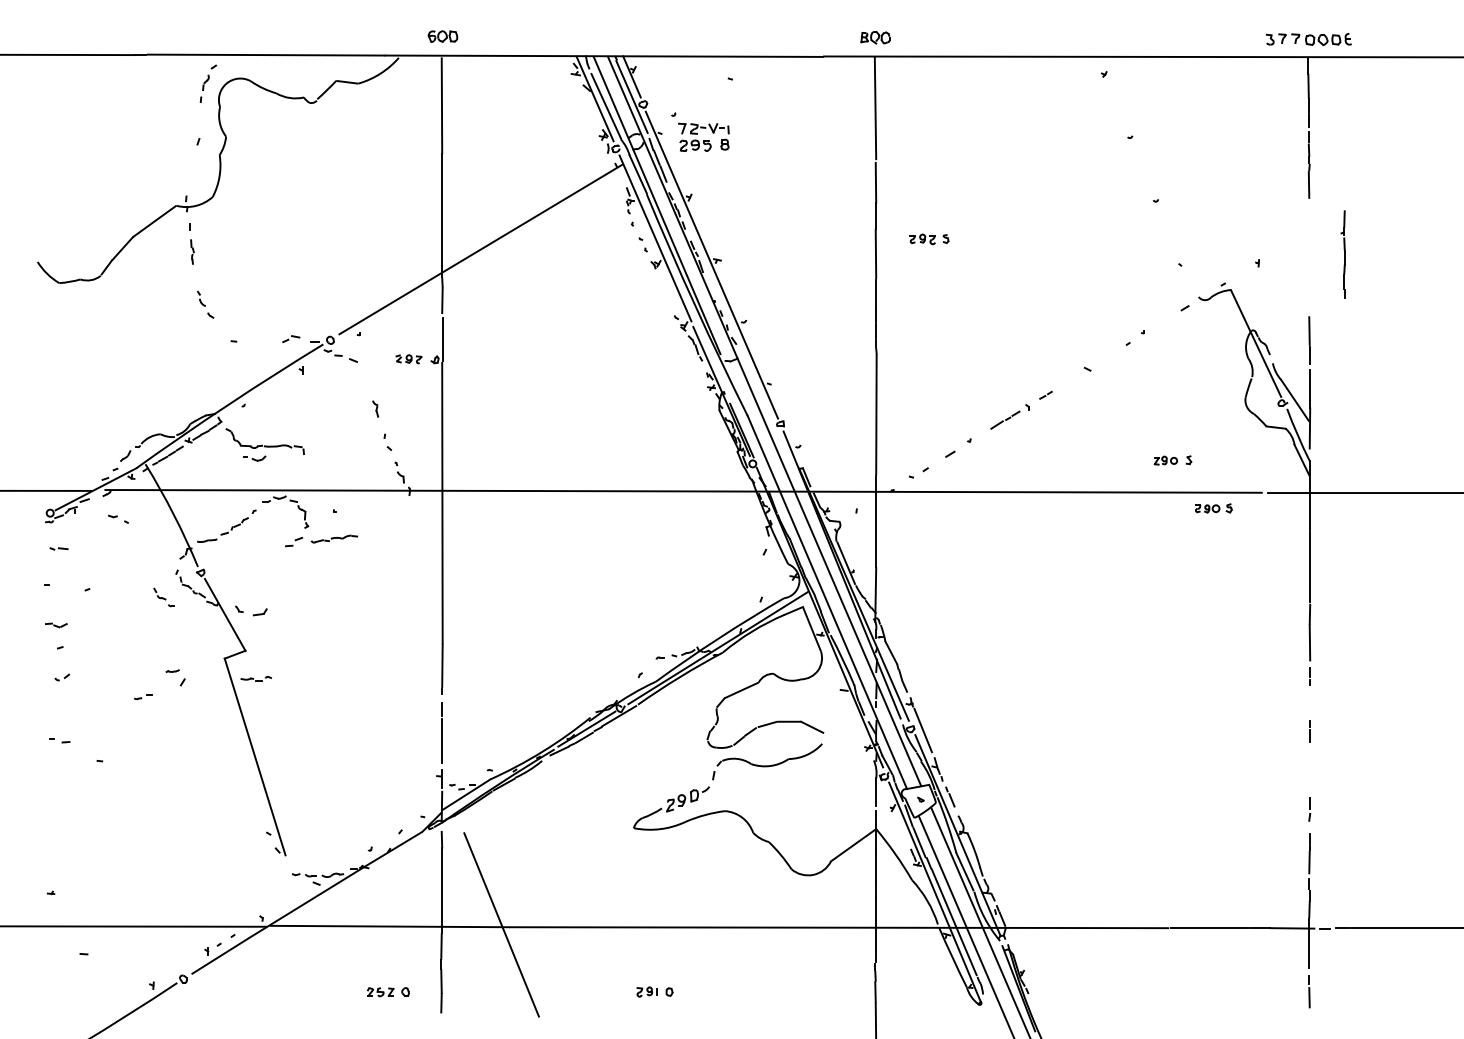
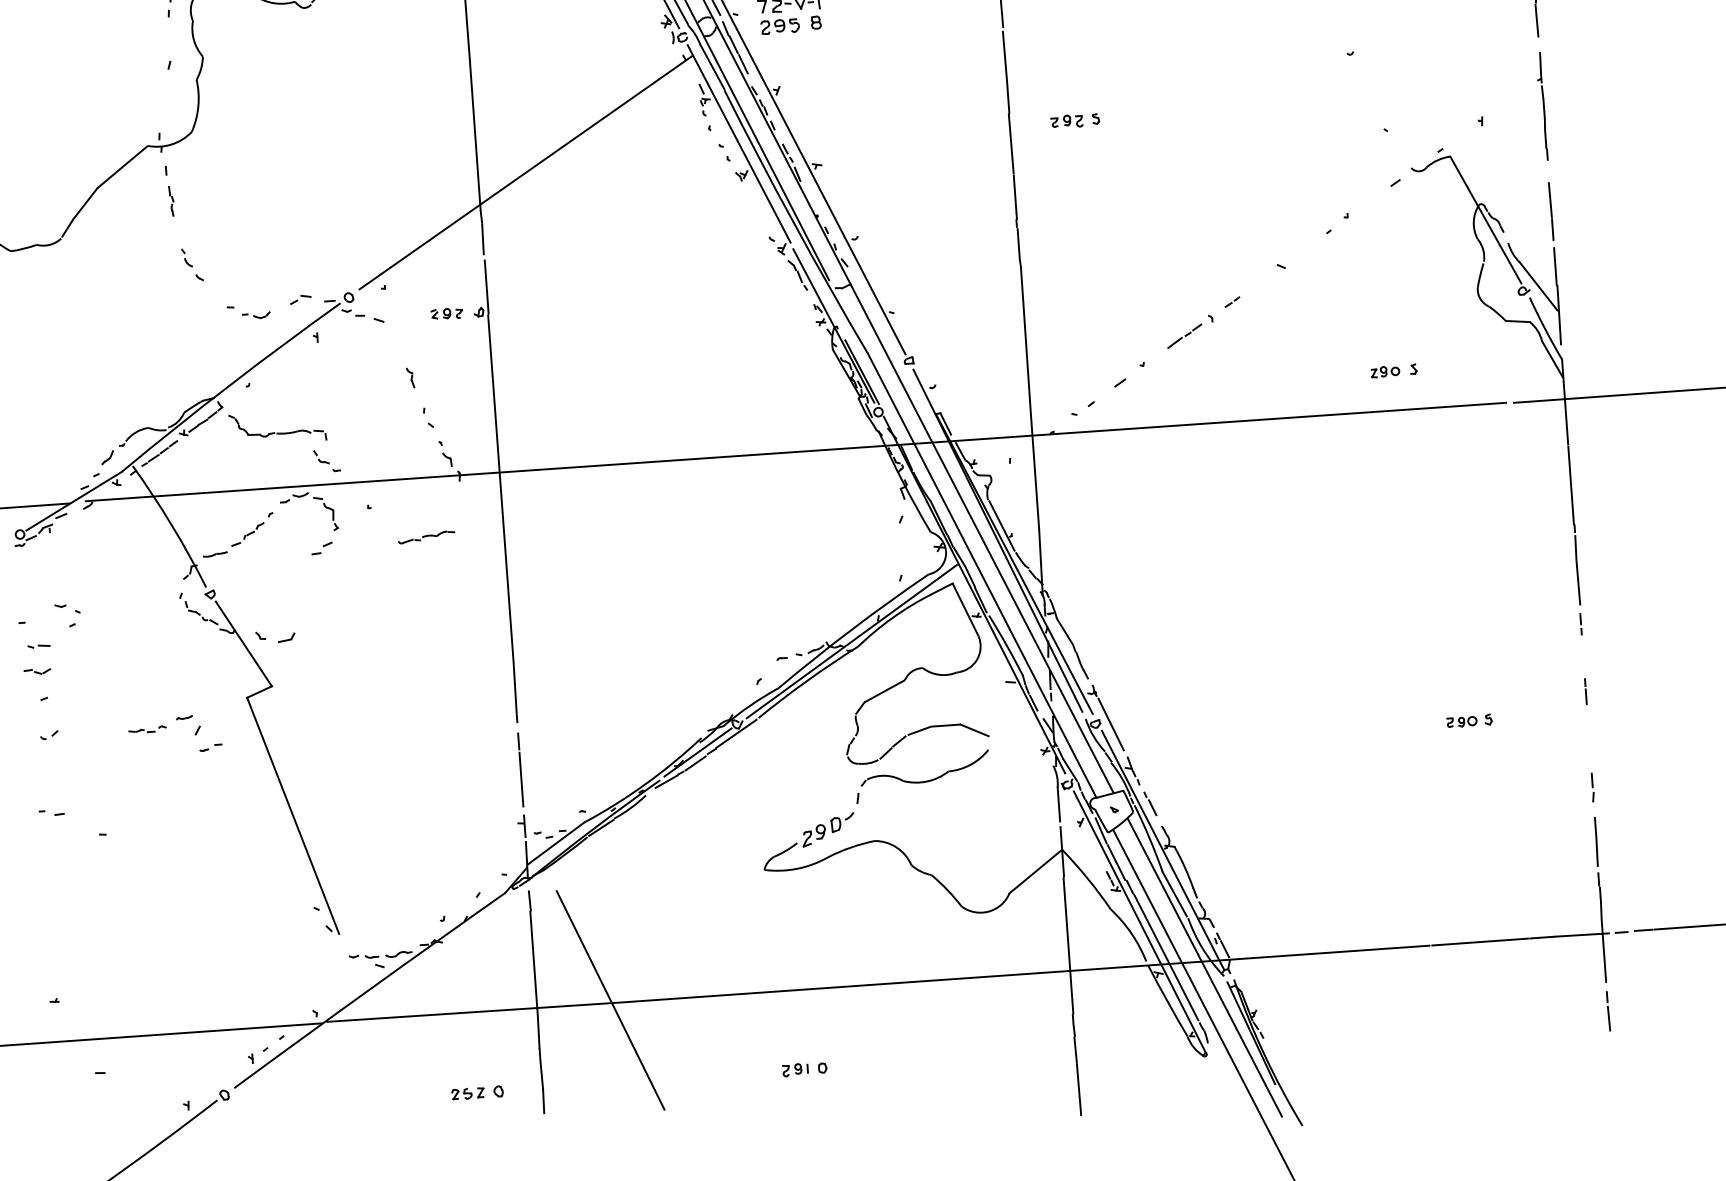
part: (1342, 254) -> (1541, 106), moved
part: (254, 458) -> (256, 315), moved
part: (1213, 508) -> (1469, 721), moved
part: (118, 518) -> (67, 608), moved
part: (333, 538) -> (425, 536), moved
part: (58, 548) -> (38, 645), moved
part: (163, 597) -> (326, 461), moved
part: (255, 678) -> (146, 729), moved
part: (143, 697) -> (210, 748), moved

